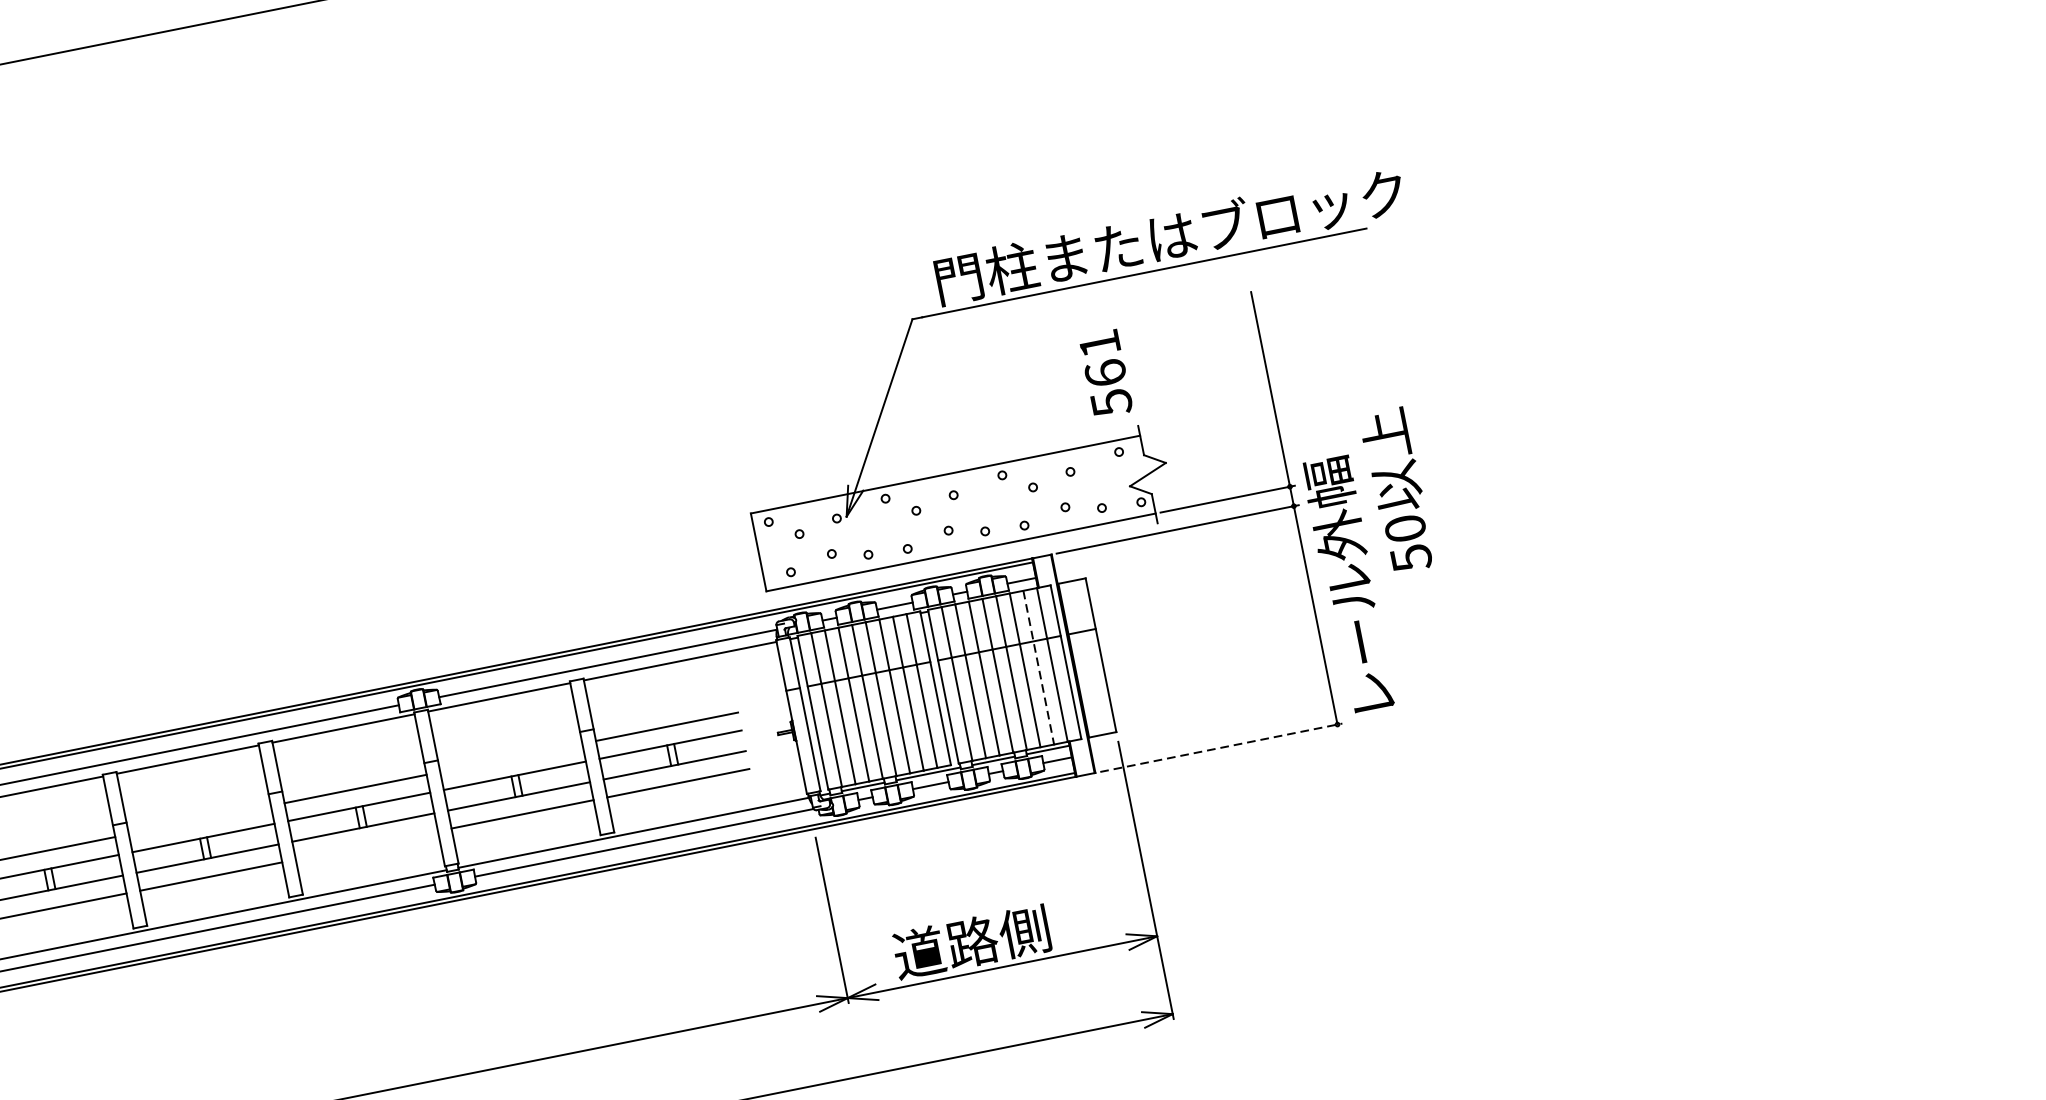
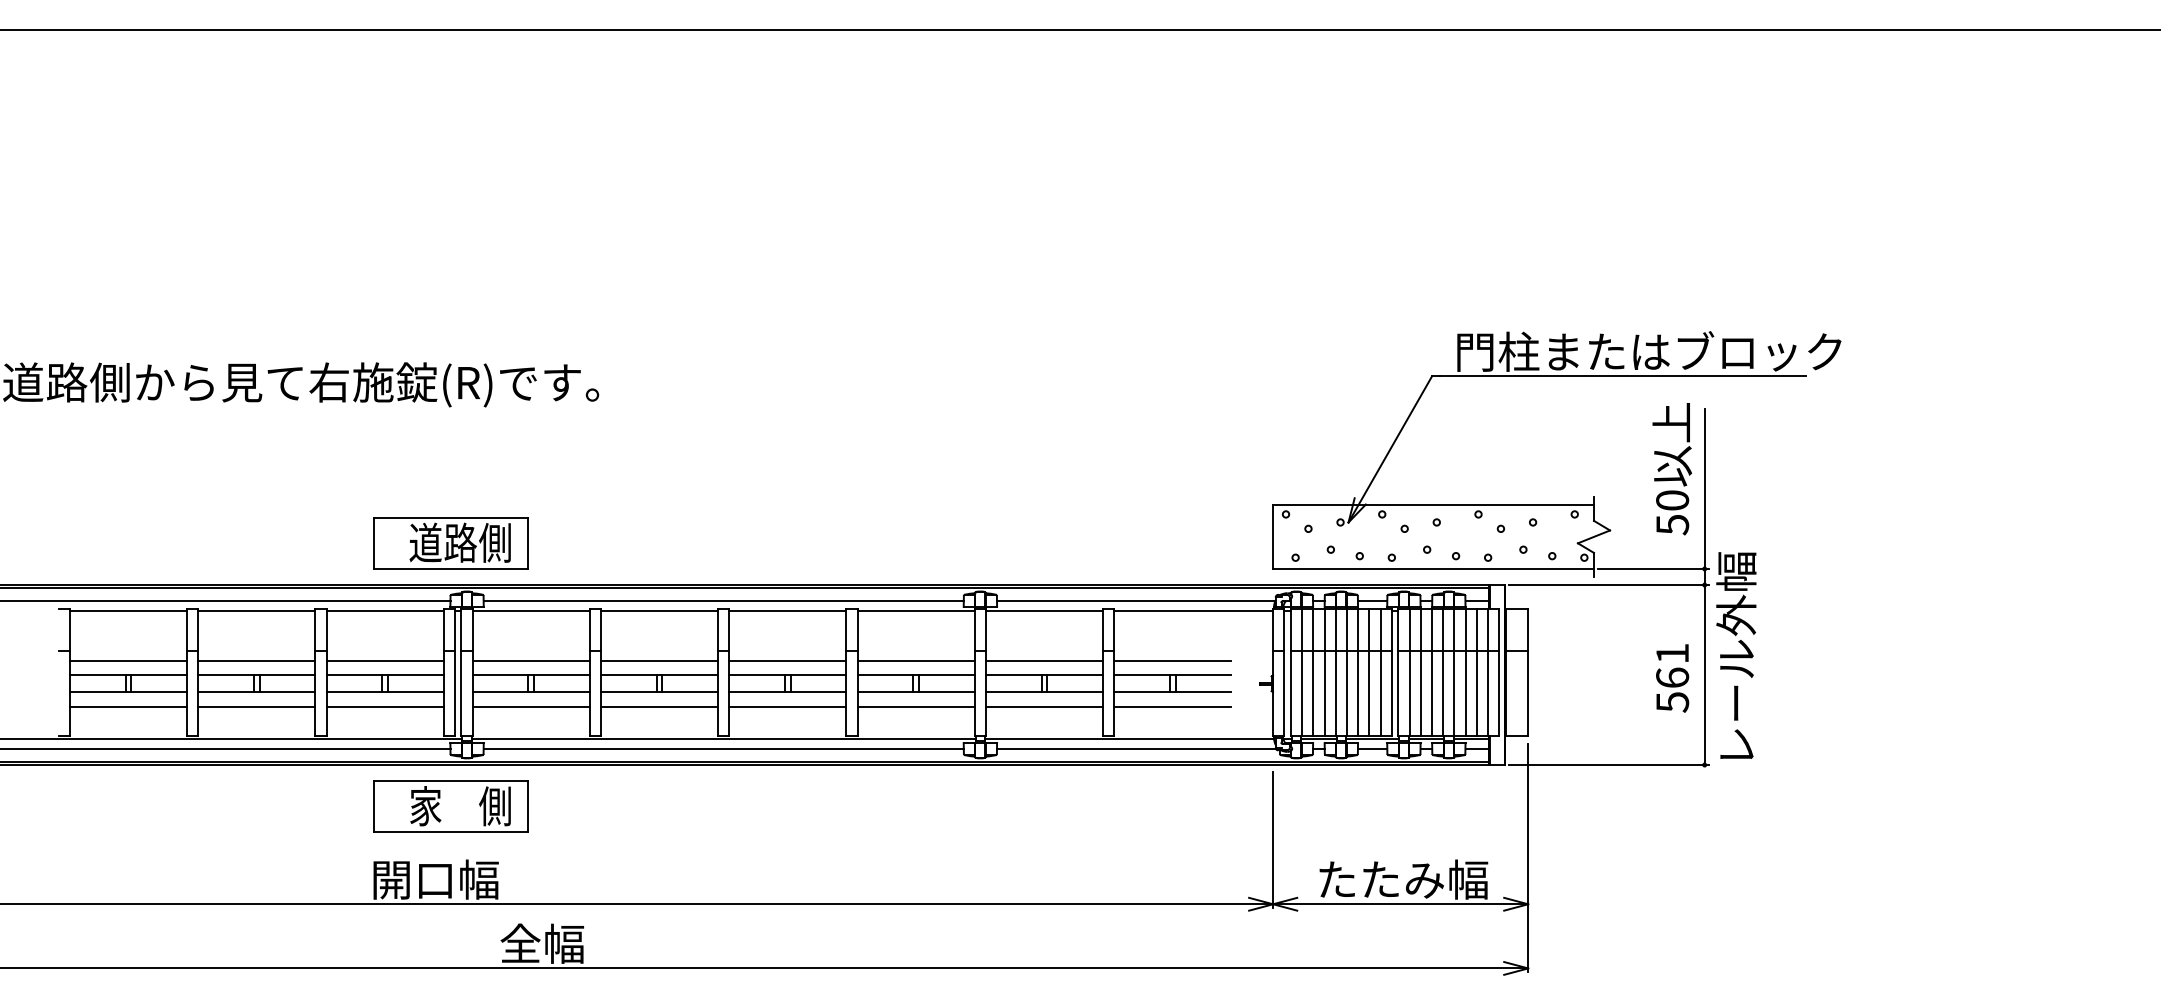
text: (1105, 374) -> (1672, 678), moved
text: (1397, 491) -> (1672, 469), moved
line: (1038, 668) -> (1476, 673), dashed -> solid
line: (1220, 748) -> (1608, 765), dashed -> solid
line: (511, 757) -> (1044, 660), added
line: (199, 820) -> (787, 660), added
line: (366, 846) -> (915, 707), added
text: (998, 936) -> (1402, 879), 道路側 -> たたみ幅

